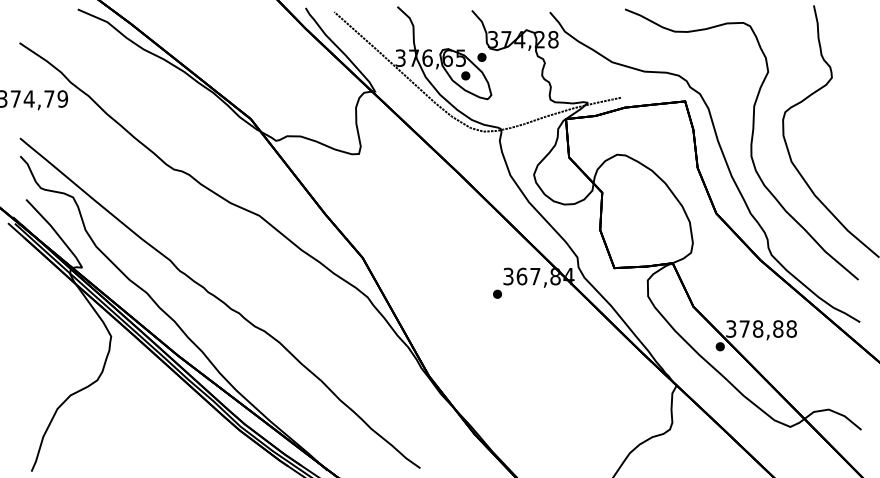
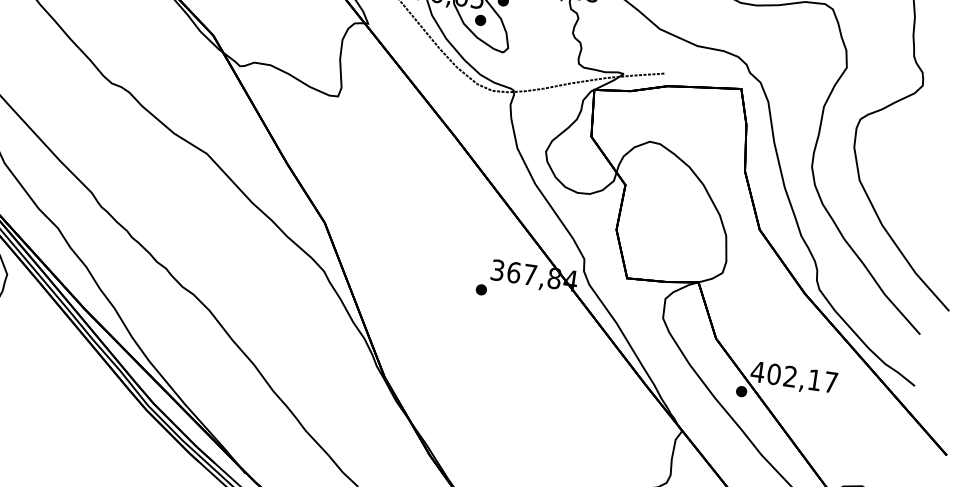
text: (760, 328) -> (793, 376), 378,88 -> 402,17

